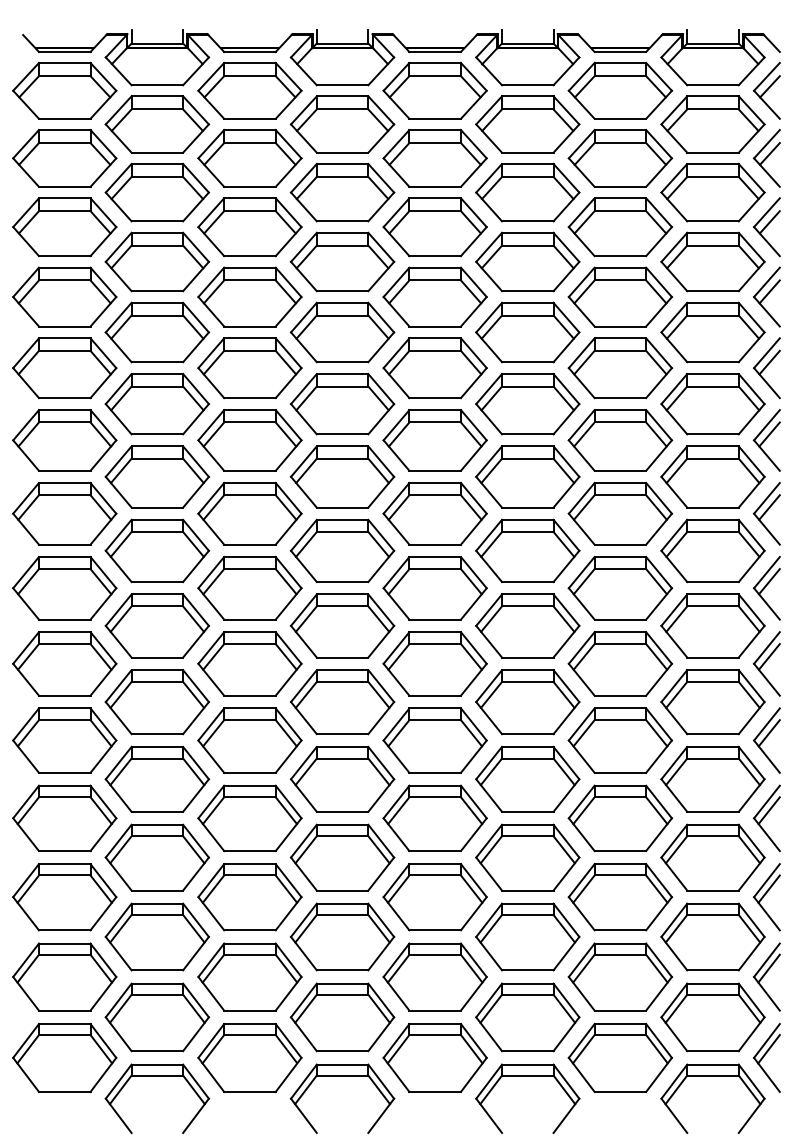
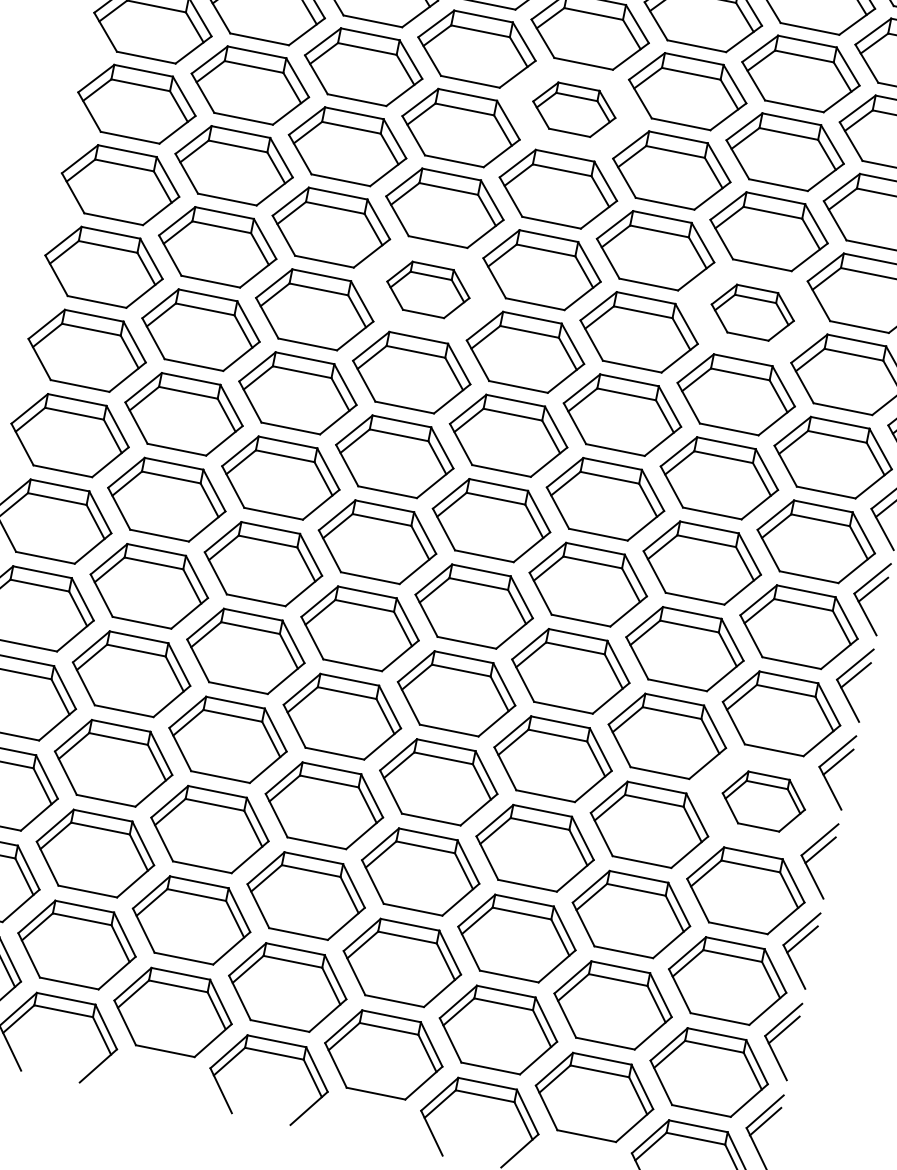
part: (434, 227) -> (573, 109), size x0.7
part: (620, 368) -> (752, 313), size x0.7
part: (342, 404) -> (428, 290), size x0.7
part: (712, 778) -> (763, 800), size x0.7

